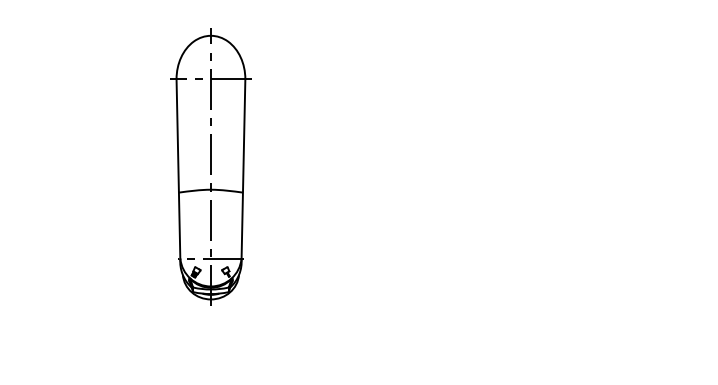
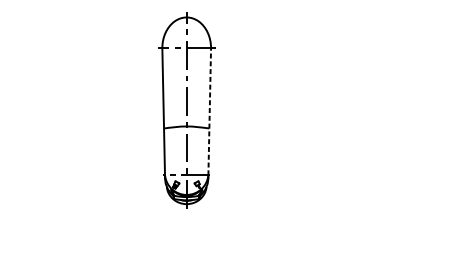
line: (243, 168) -> (209, 111), solid -> dashed

